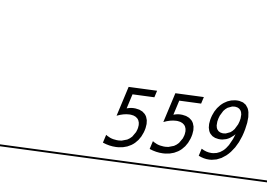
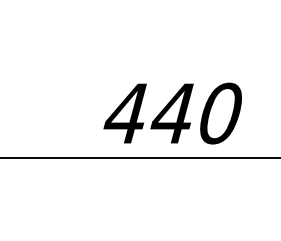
text: (176, 123) -> (171, 113), 559 -> 440

